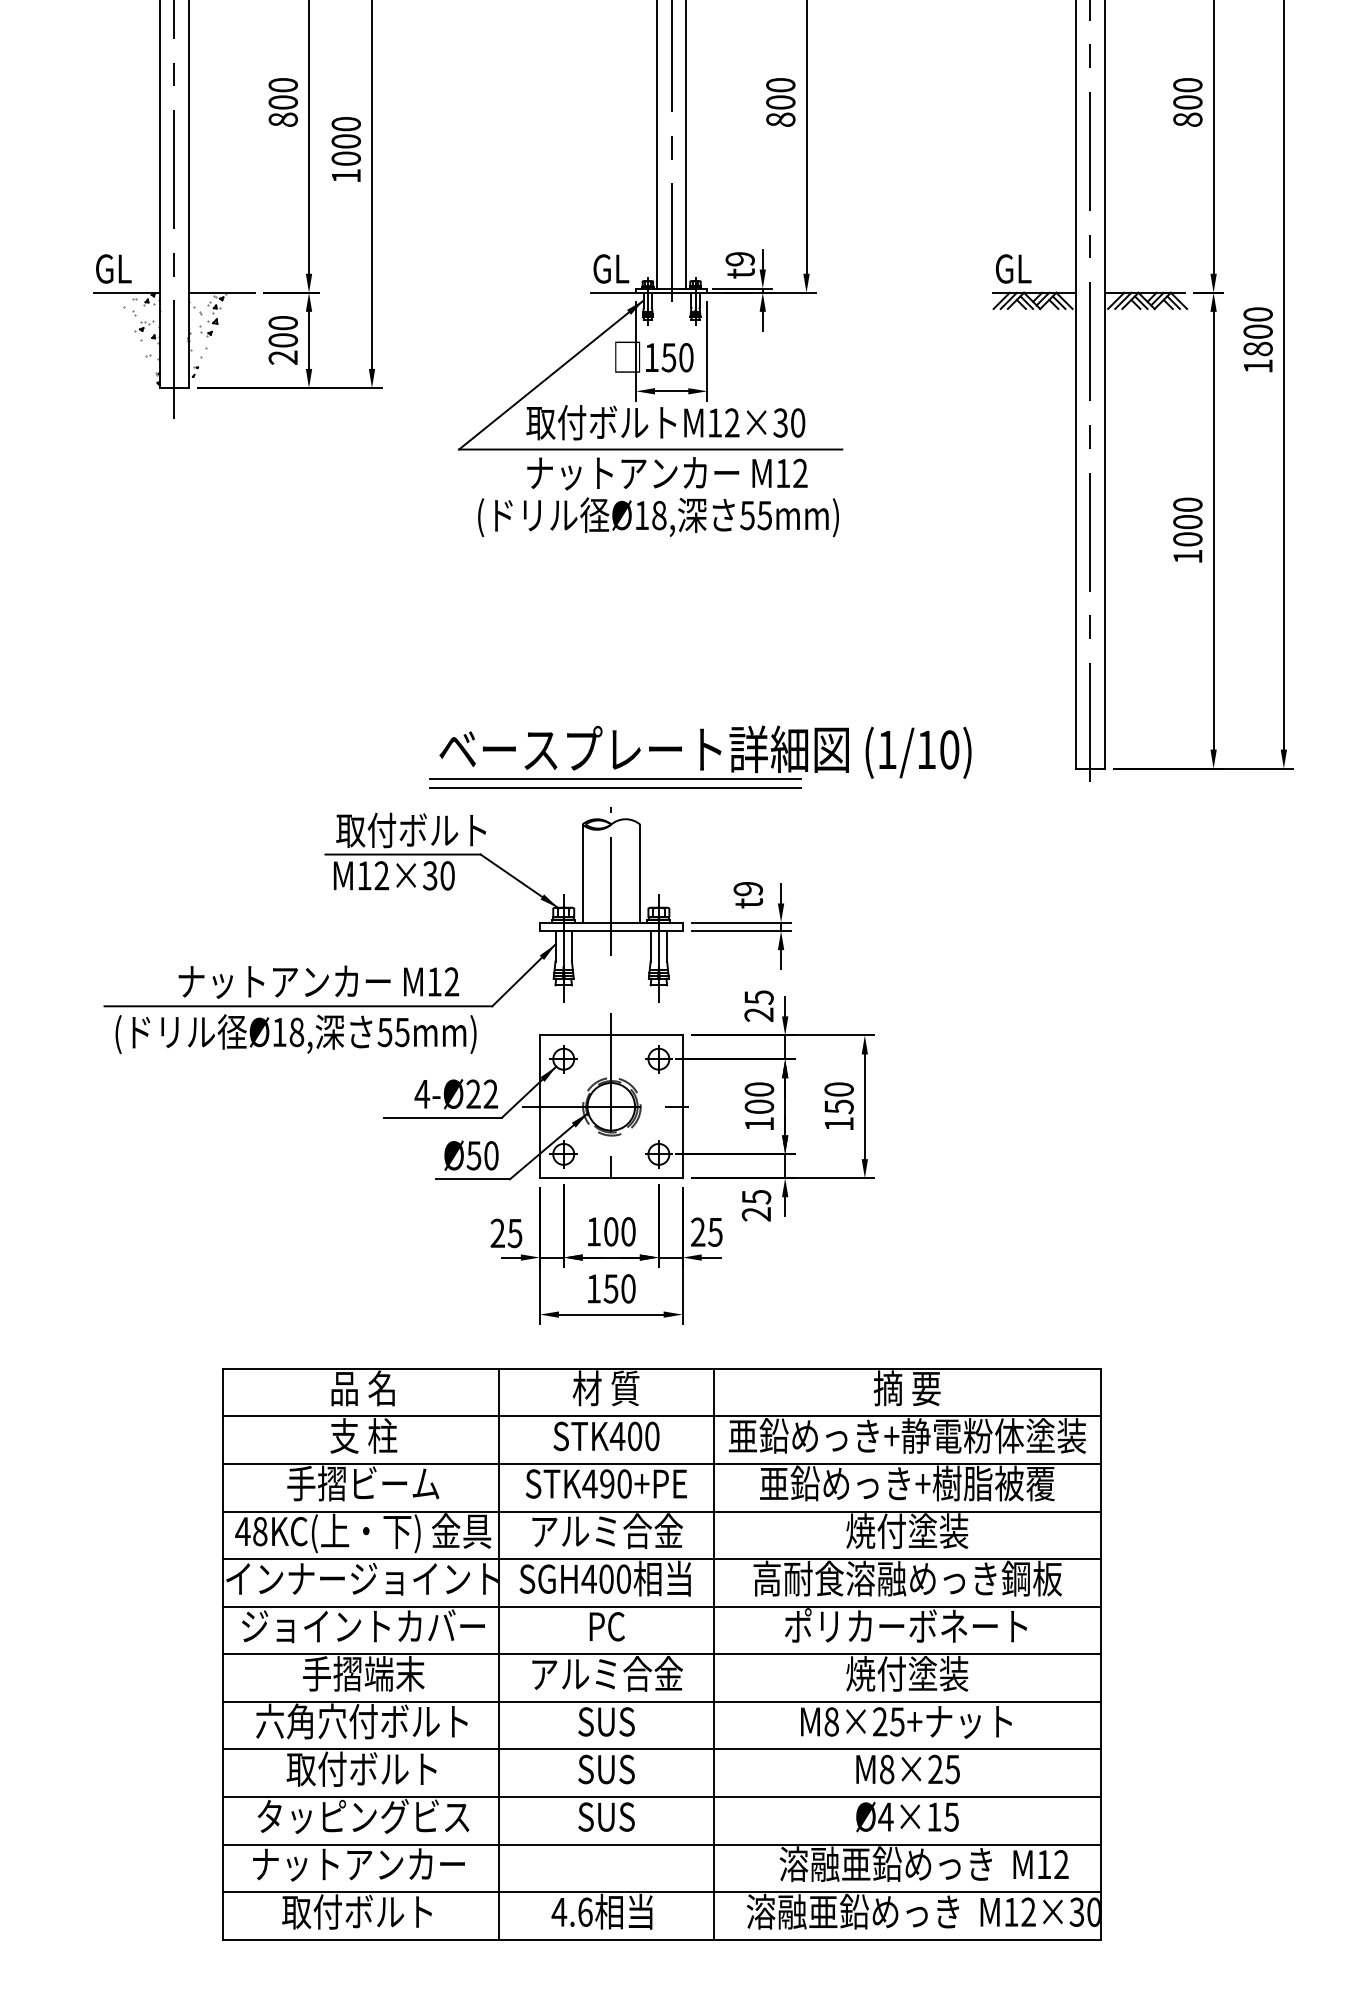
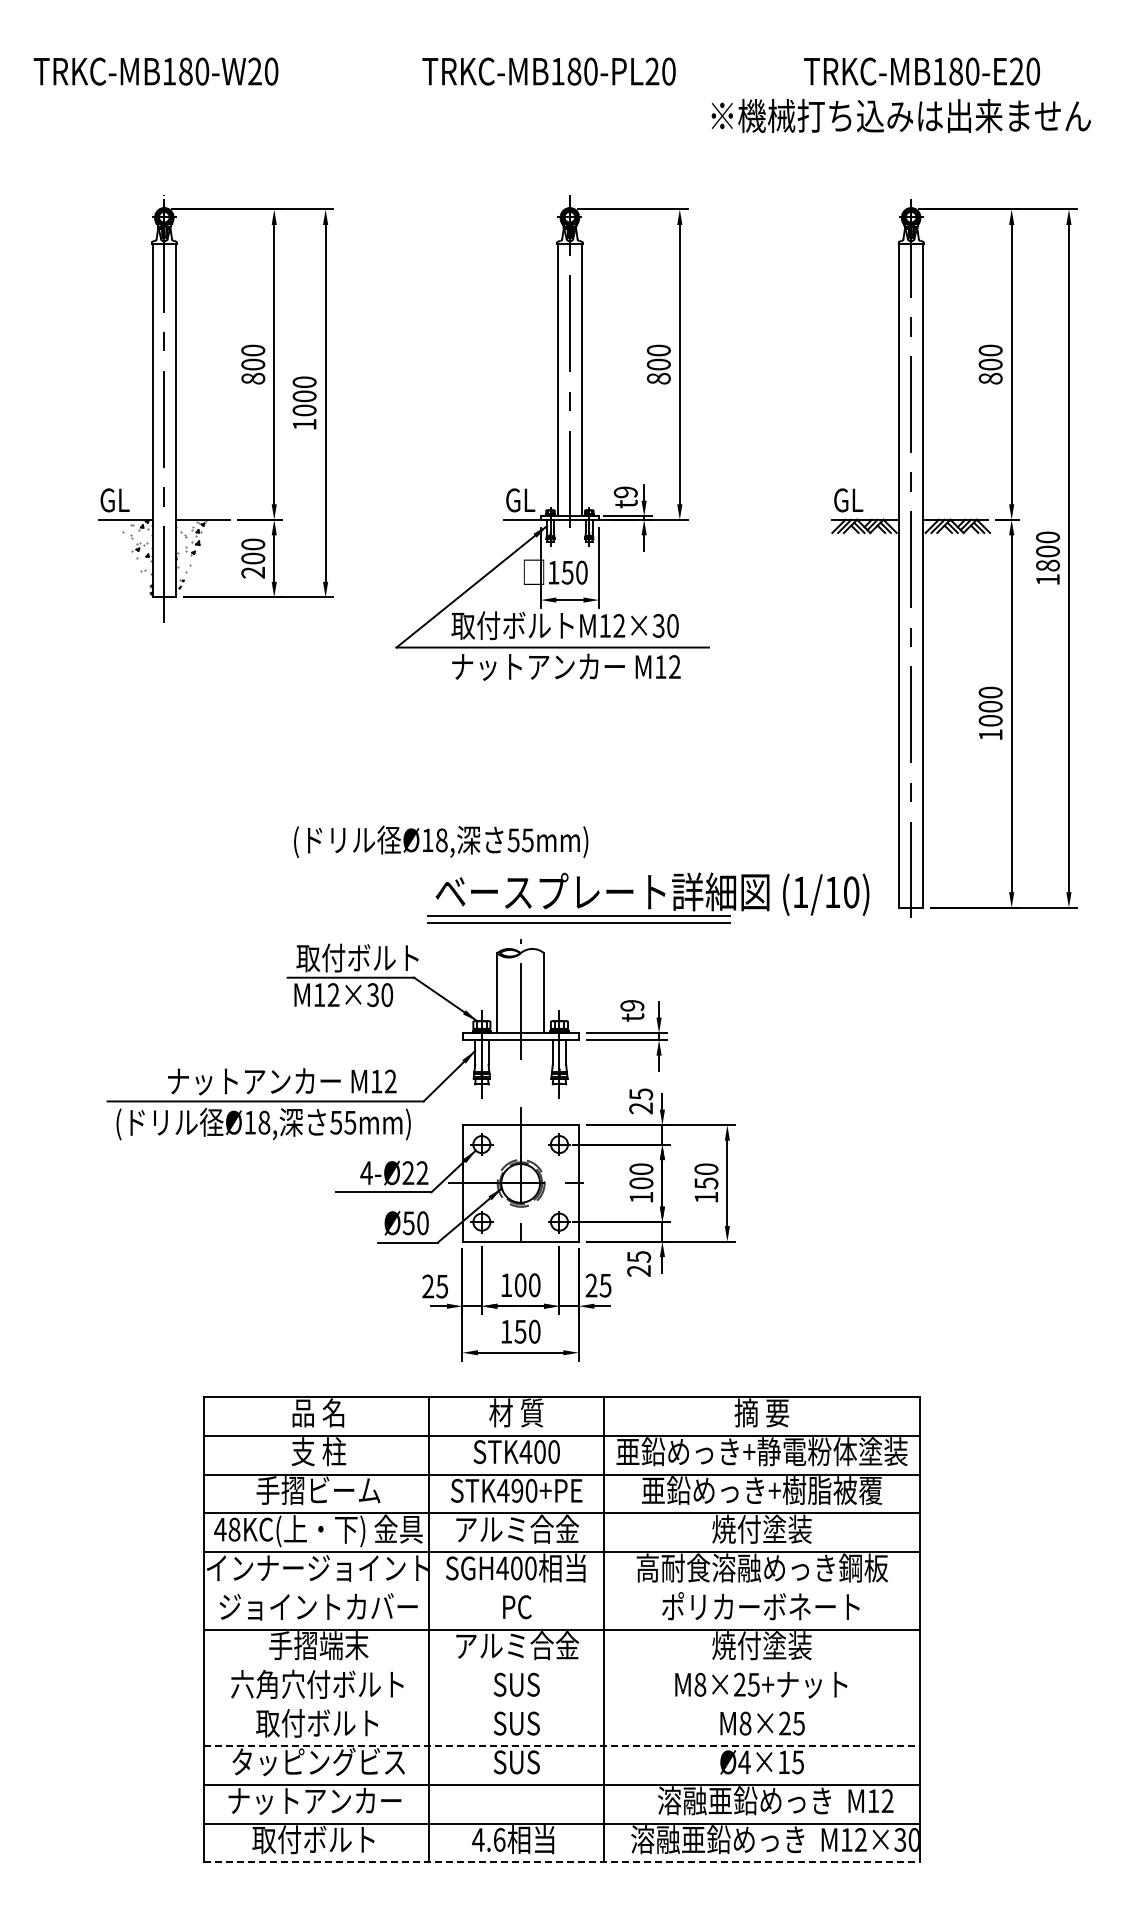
text: (658, 516) -> (441, 841), moved
part: (700, 756) -> (648, 897), moved
line: (661, 1606) -> (561, 1590), removed
line: (661, 1701) -> (561, 1668), removed
line: (661, 1749) -> (561, 1707), removed
line: (662, 1797) -> (562, 1746), solid -> dashed
line: (662, 1939) -> (562, 1862), solid -> dashed

